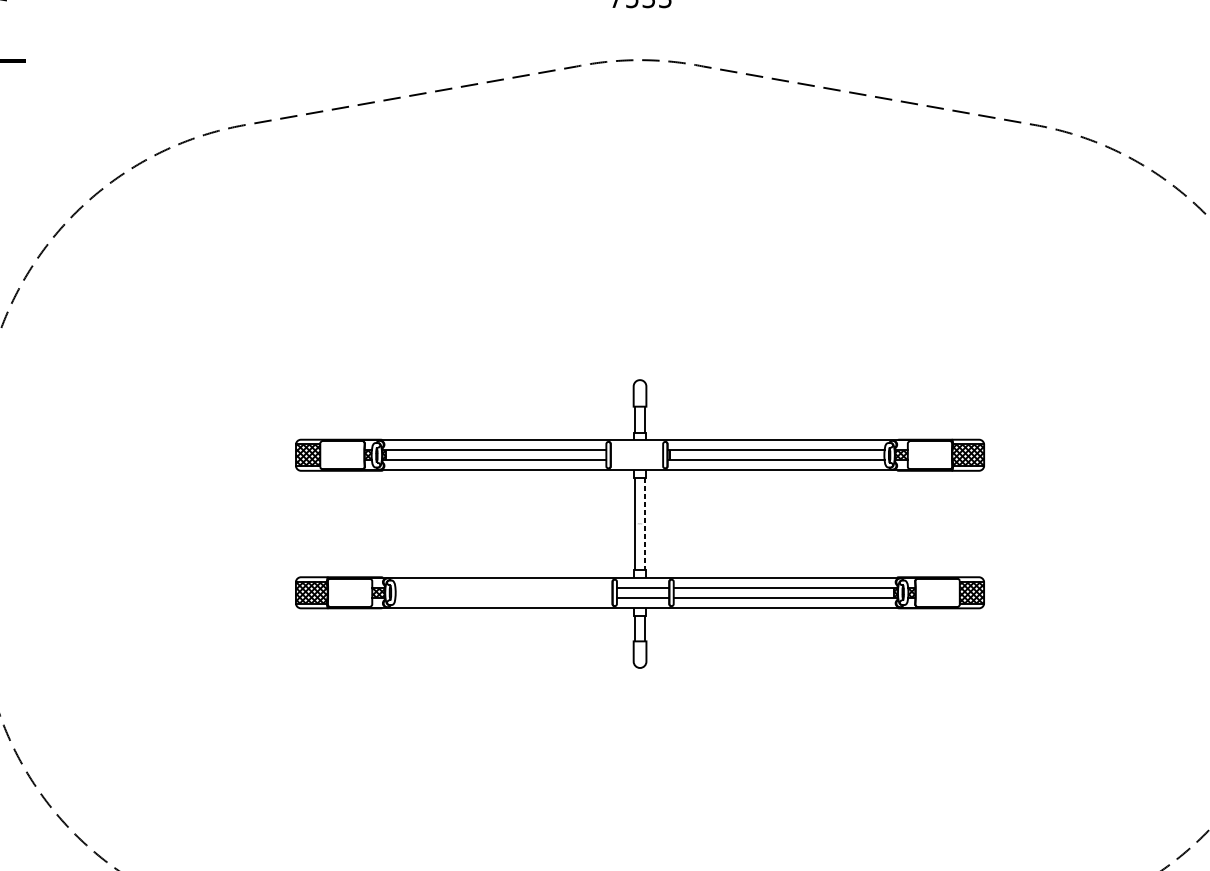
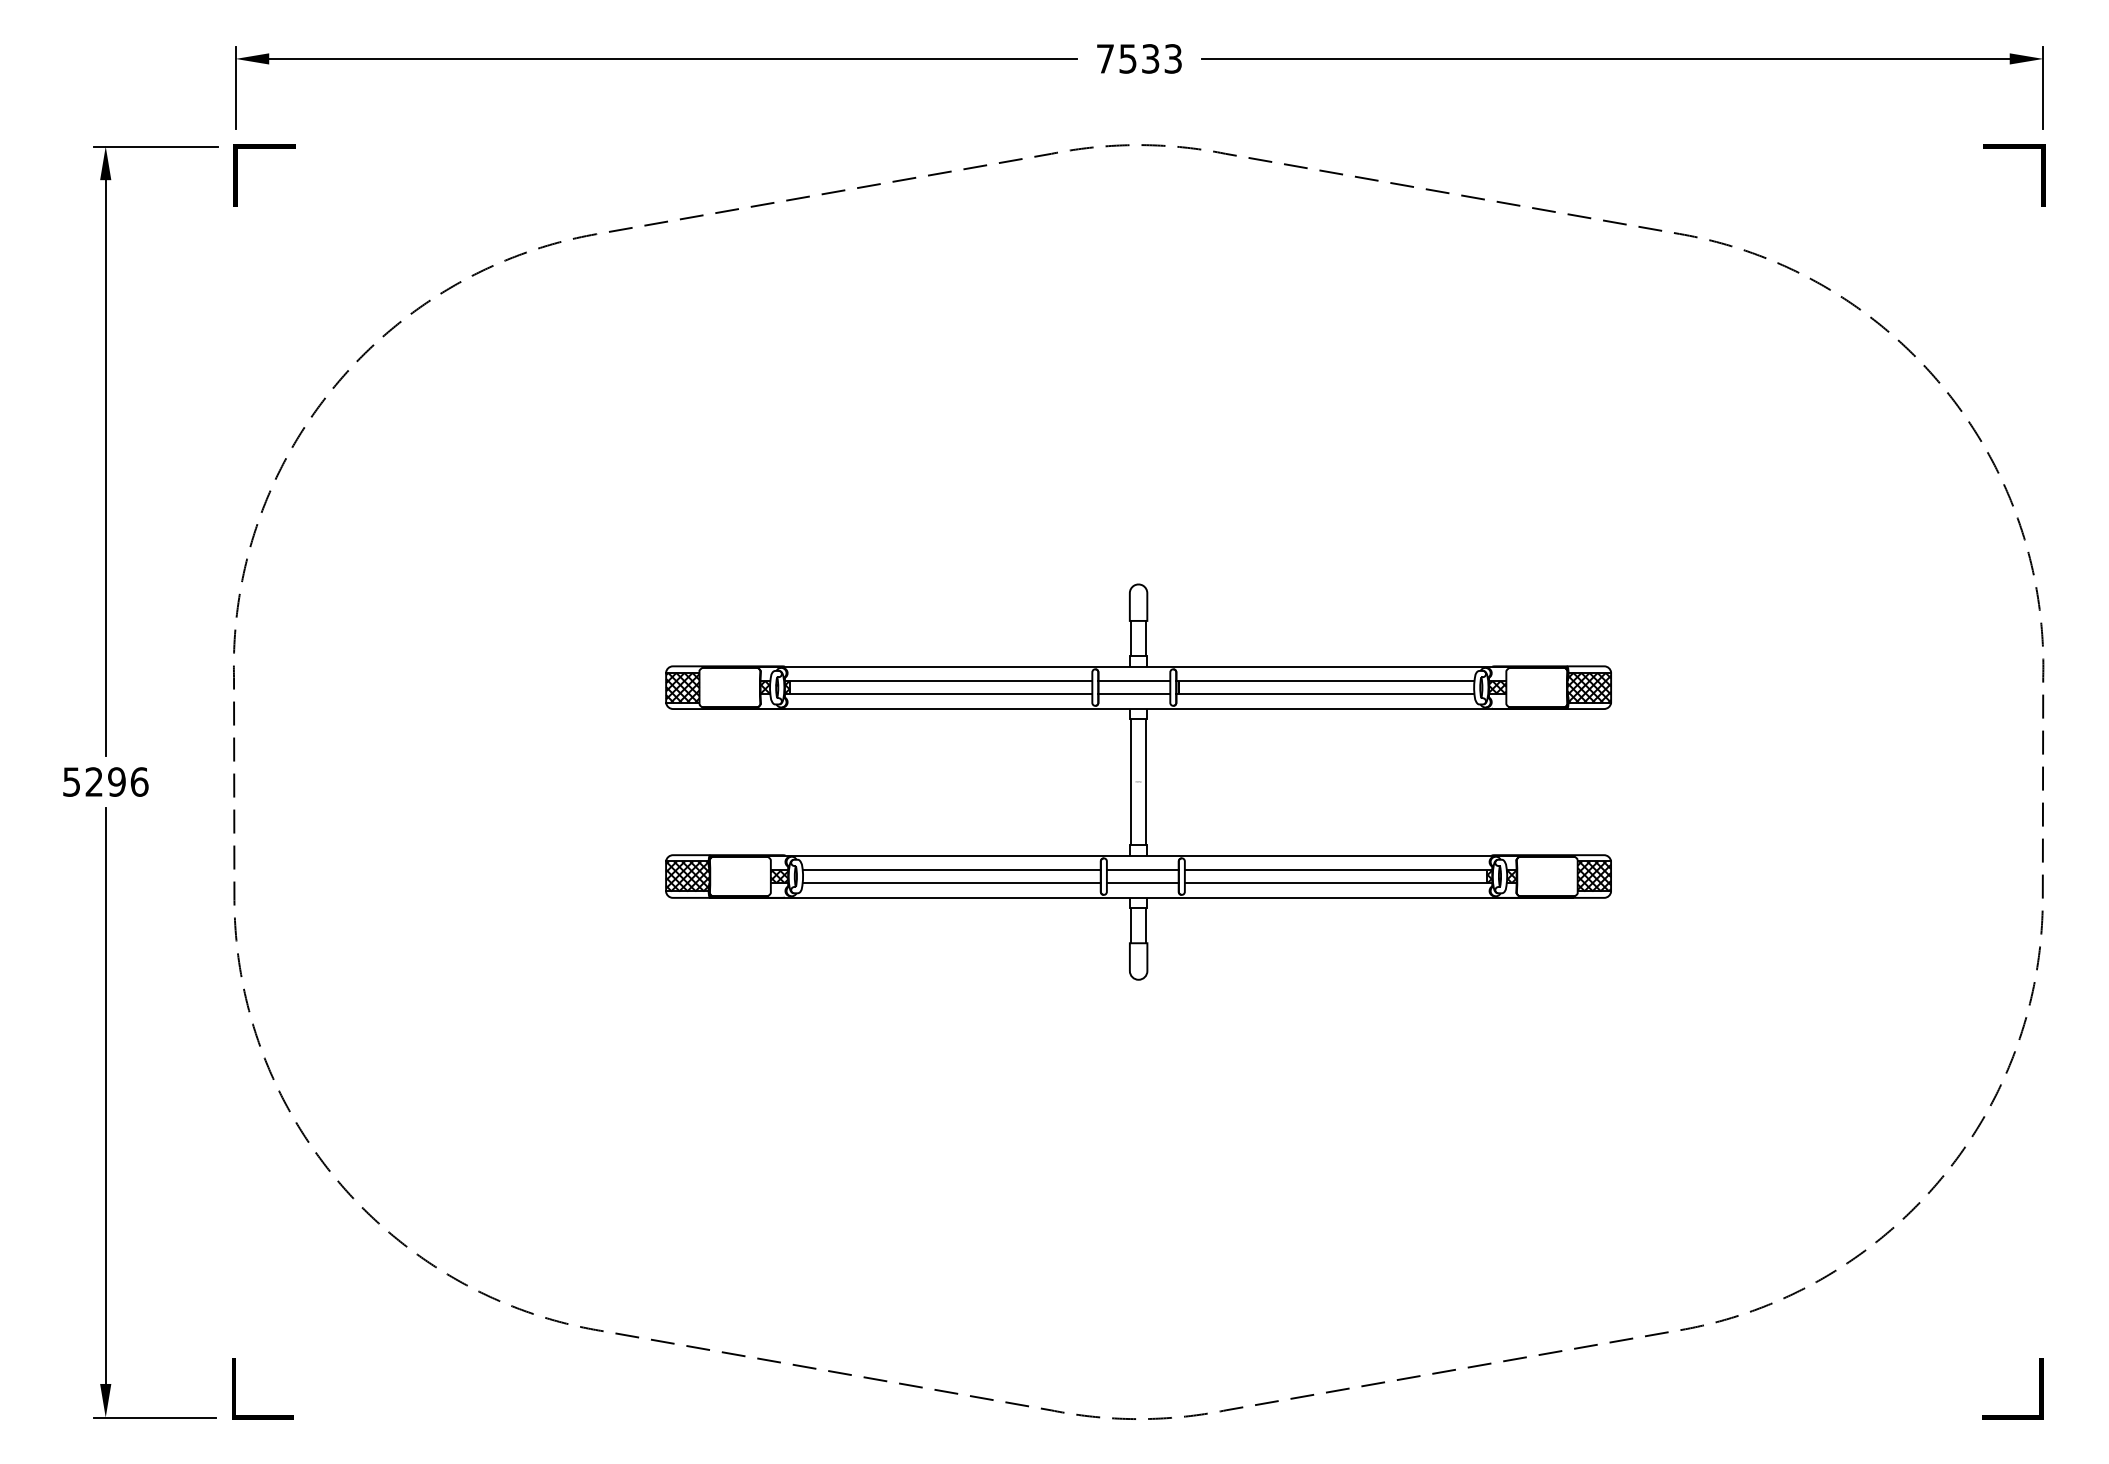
line: (637, 450) -> (1134, 681), added
line: (637, 460) -> (1134, 694), added
line: (645, 524) -> (1145, 782), dashed -> solid
line: (503, 588) -> (951, 870), added
line: (503, 597) -> (951, 883), added

